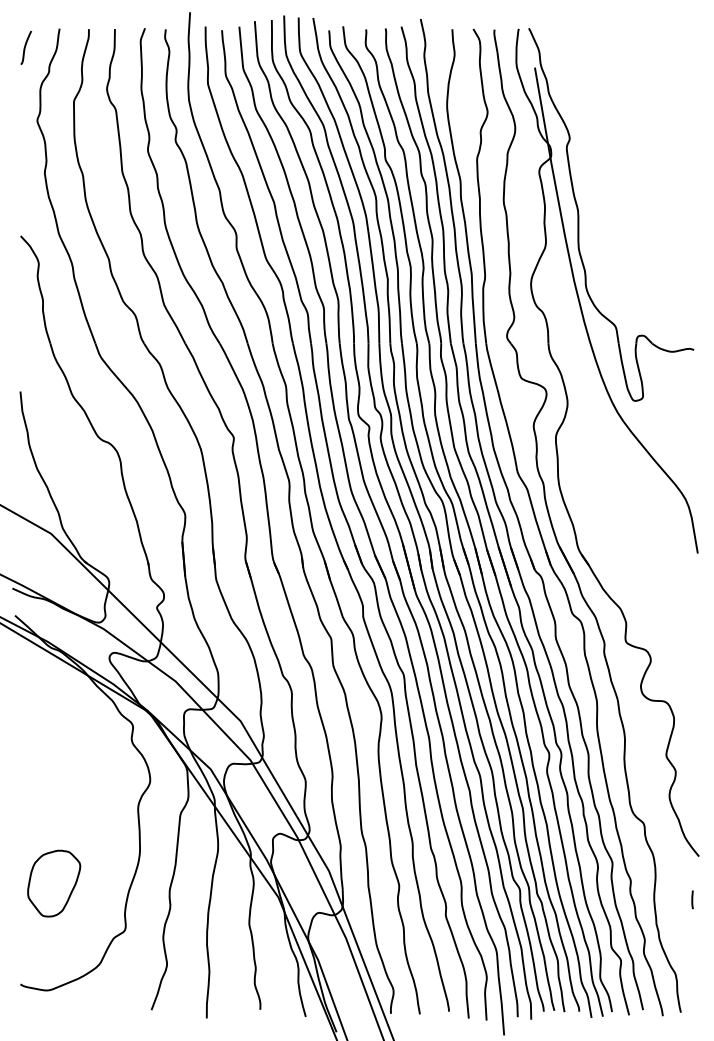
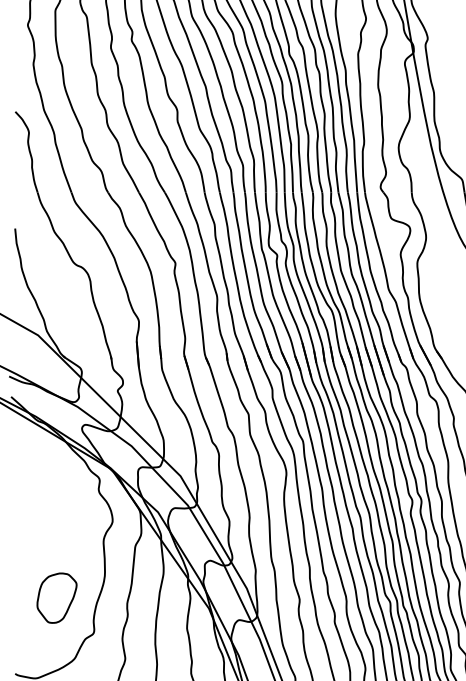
part: (54, 883) -> (57, 598), moved

